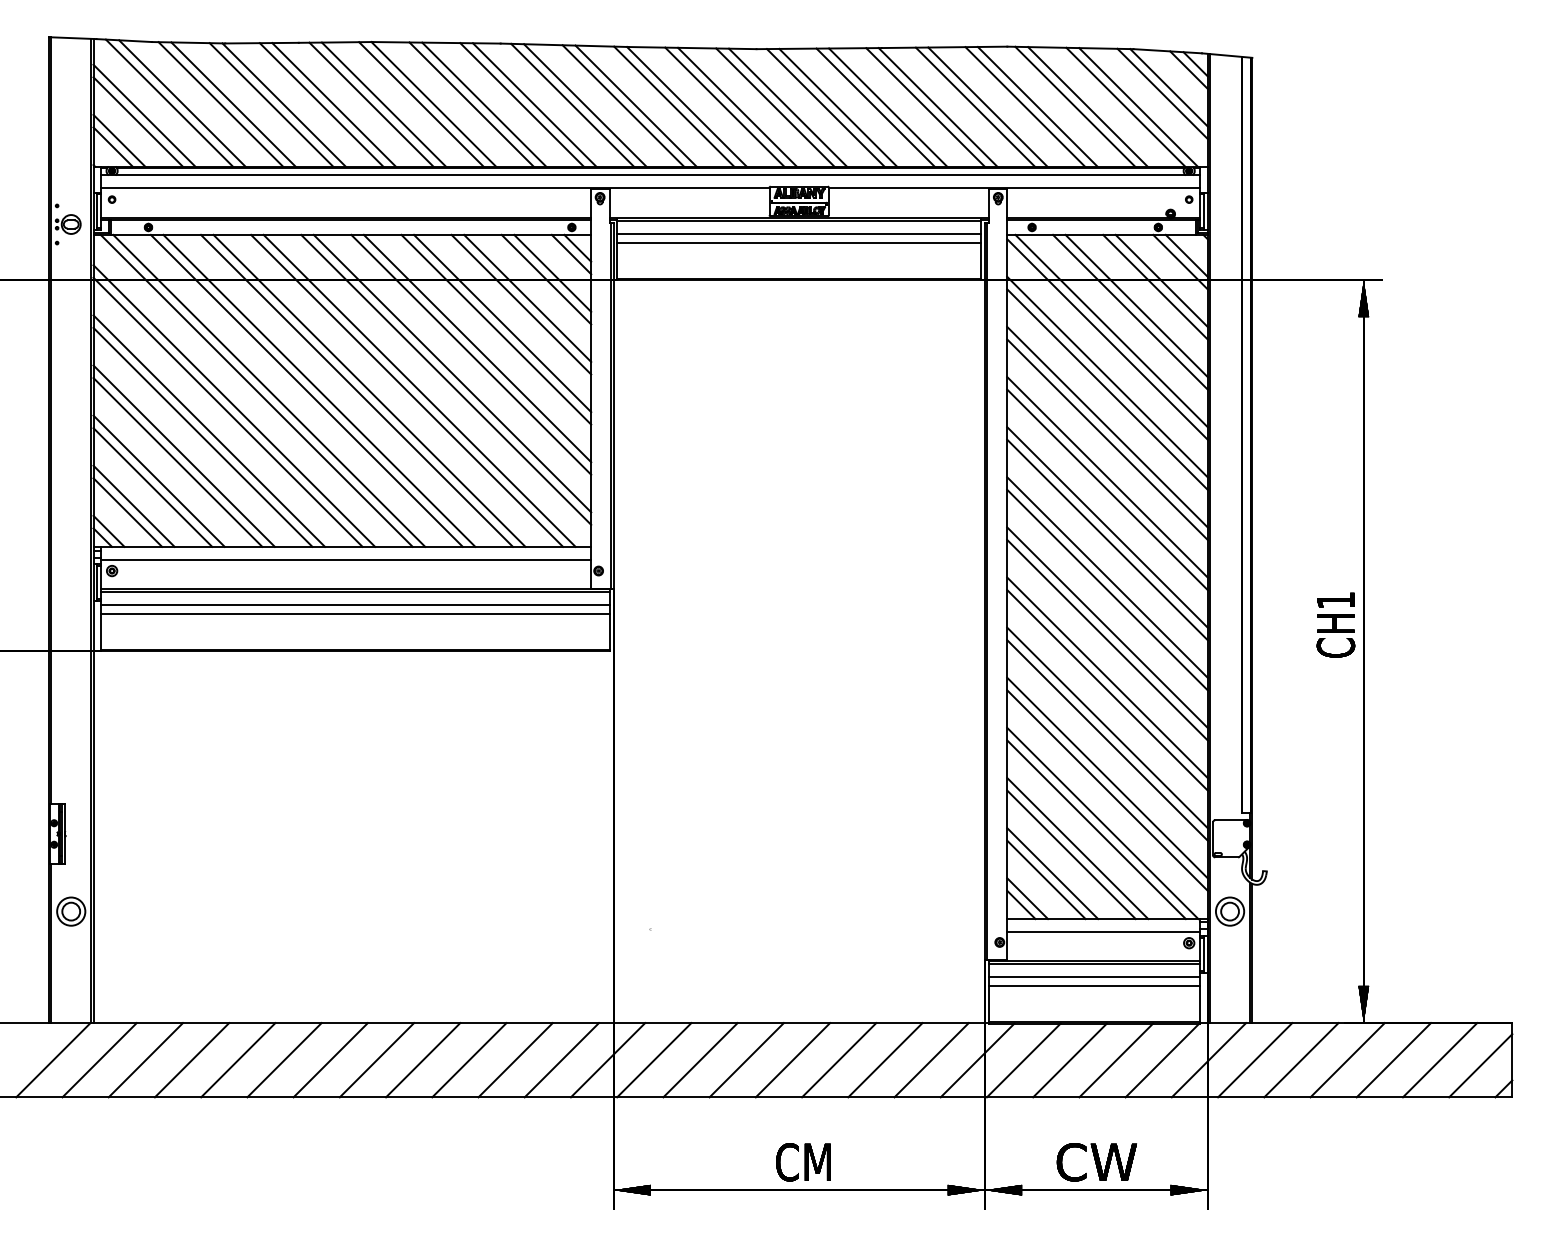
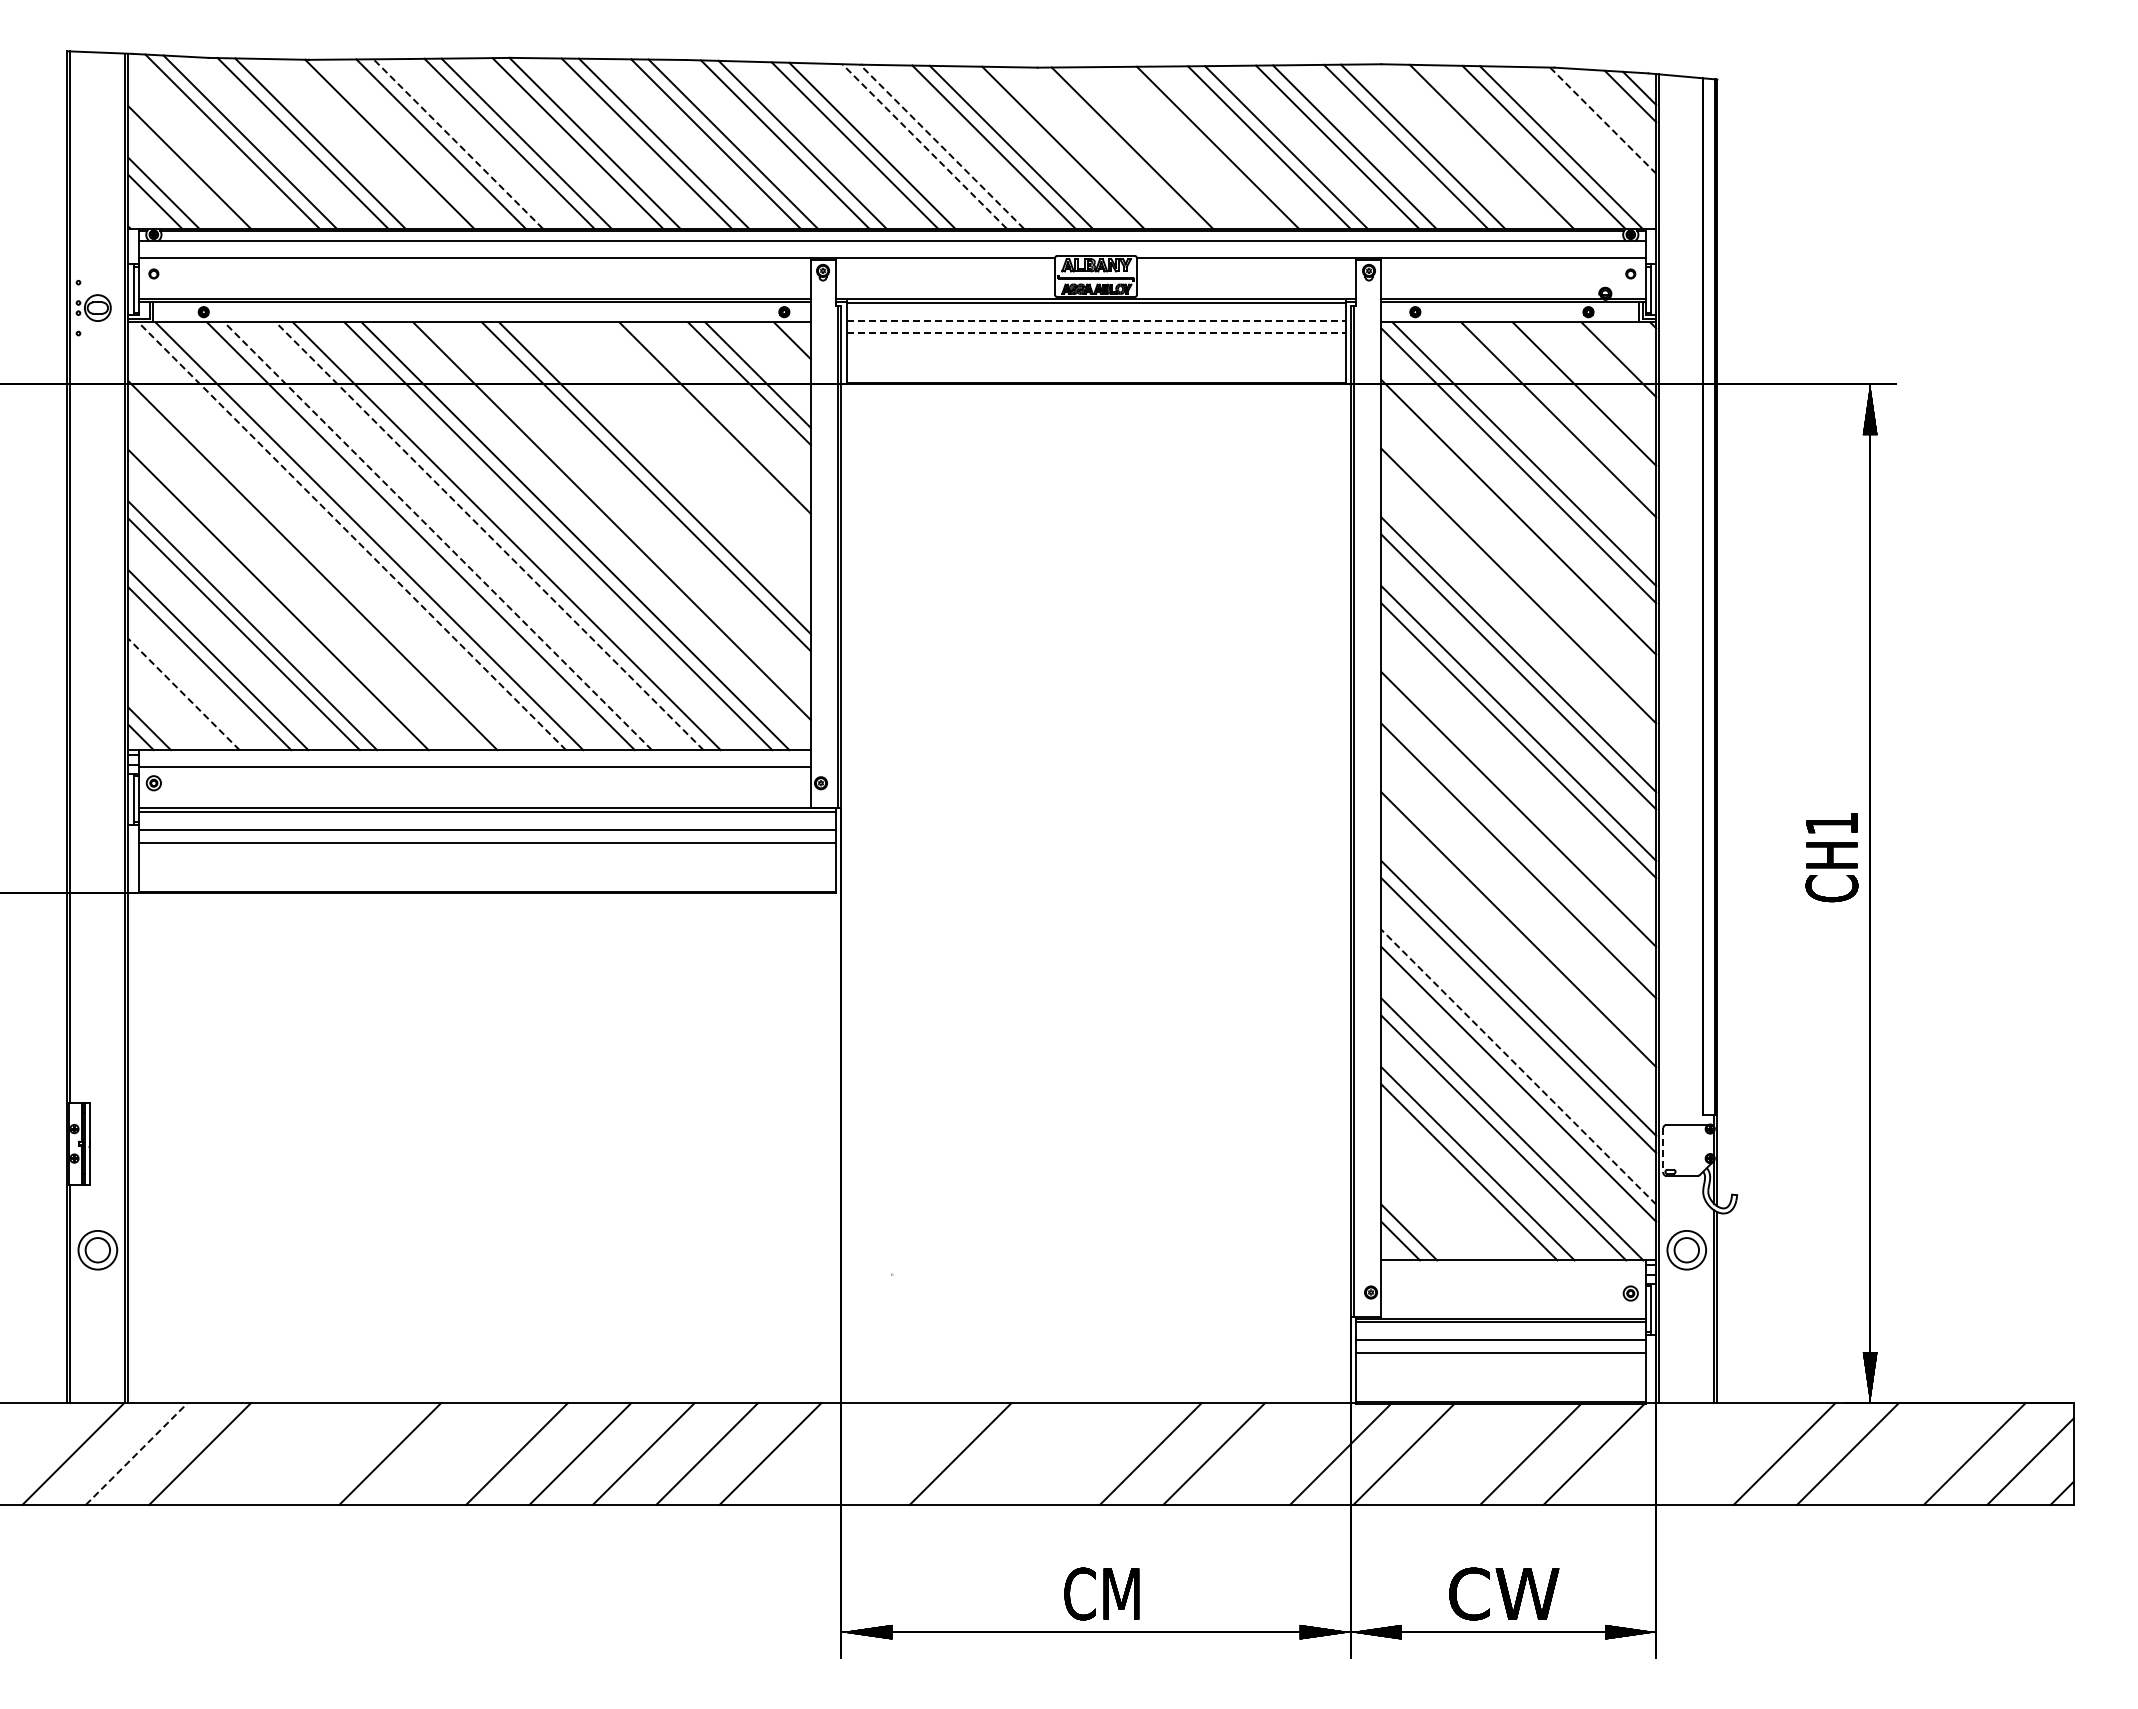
line: (1168, 87) -> (1602, 120), solid -> dashed
line: (1162, 93) -> (1594, 128), removed
line: (270, 104) -> (371, 143), removed
line: (334, 104) -> (458, 143), solid -> dashed
line: (674, 106) -> (924, 146), solid -> dashed
line: (686, 106) -> (941, 146), solid -> dashed
line: (1075, 106) -> (1474, 146), removed
line: (787, 107) -> (1080, 147), removed
line: (838, 107) -> (1149, 147), removed
line: (875, 107) -> (1200, 147), removed
line: (143, 115) -> (197, 158), removed
line: (799, 233) -> (1096, 320), solid -> dashed
line: (799, 243) -> (1096, 333), solid -> dashed
line: (571, 254) -> (783, 349), removed
line: (1186, 255) -> (1627, 350), removed
line: (1161, 280) -> (1592, 385), removed
line: (527, 298) -> (723, 409), removed
line: (1130, 312) -> (1550, 428), removed
line: (502, 323) -> (688, 443), removed
line: (496, 329) -> (680, 452), removed
line: (452, 373) -> (620, 512), removed
line: (1107, 388) -> (1518, 533), removed
line: (256, 390) -> (351, 535), solid -> dashed
line: (318, 390) -> (437, 535), solid -> dashed
line: (356, 390) -> (489, 535), solid -> dashed
line: (234, 405) -> (321, 556), removed
line: (208, 431) -> (286, 591), removed
line: (1107, 439) -> (1518, 602), removed
line: (134, 506) -> (184, 694), solid -> dashed
line: (127, 512) -> (175, 703), removed
line: (1107, 577) -> (1518, 791), removed
line: (1107, 639) -> (1518, 877), removed
line: (1107, 690) -> (1518, 946), removed
line: (1107, 777) -> (1518, 1066), solid -> dashed
line: (1213, 838) -> (1663, 1150), solid -> dashed
line: (1052, 873) -> (1443, 1197), removed
line: (1046, 879) -> (1434, 1206), removed
line: (1103, 931) -> (1513, 1277), removed
line: (100, 1059) -> (137, 1453), solid -> dashed
line: (192, 1059) -> (263, 1453), removed
line: (237, 1059) -> (326, 1453), removed
line: (330, 1059) -> (453, 1453), removed
line: (607, 1059) -> (833, 1453), removed
line: (654, 1059) -> (897, 1453), removed
line: (747, 1059) -> (1024, 1453), removed
line: (792, 1059) -> (1087, 1453), removed
line: (931, 1059) -> (1277, 1453), removed
line: (1069, 1059) -> (1466, 1453), removed
line: (1208, 1059) -> (1657, 1453), removed
line: (1255, 1059) -> (1721, 1453), removed
line: (1393, 1059) -> (1911, 1453), removed

